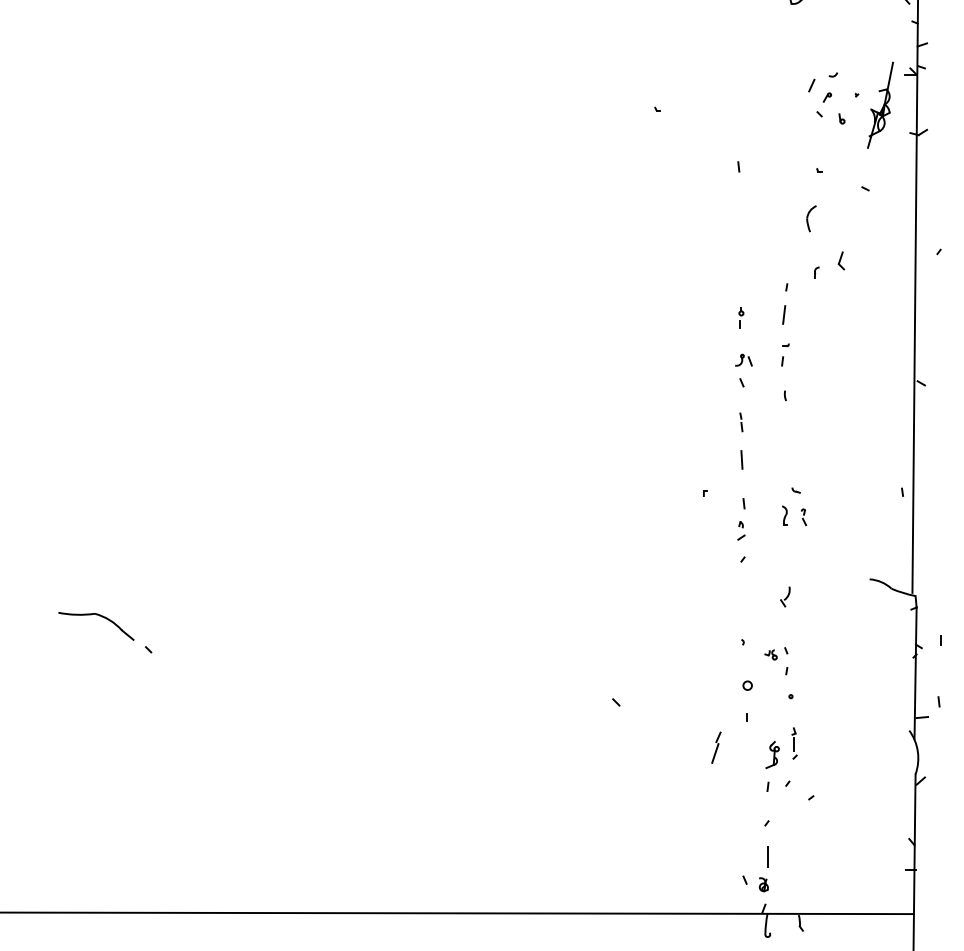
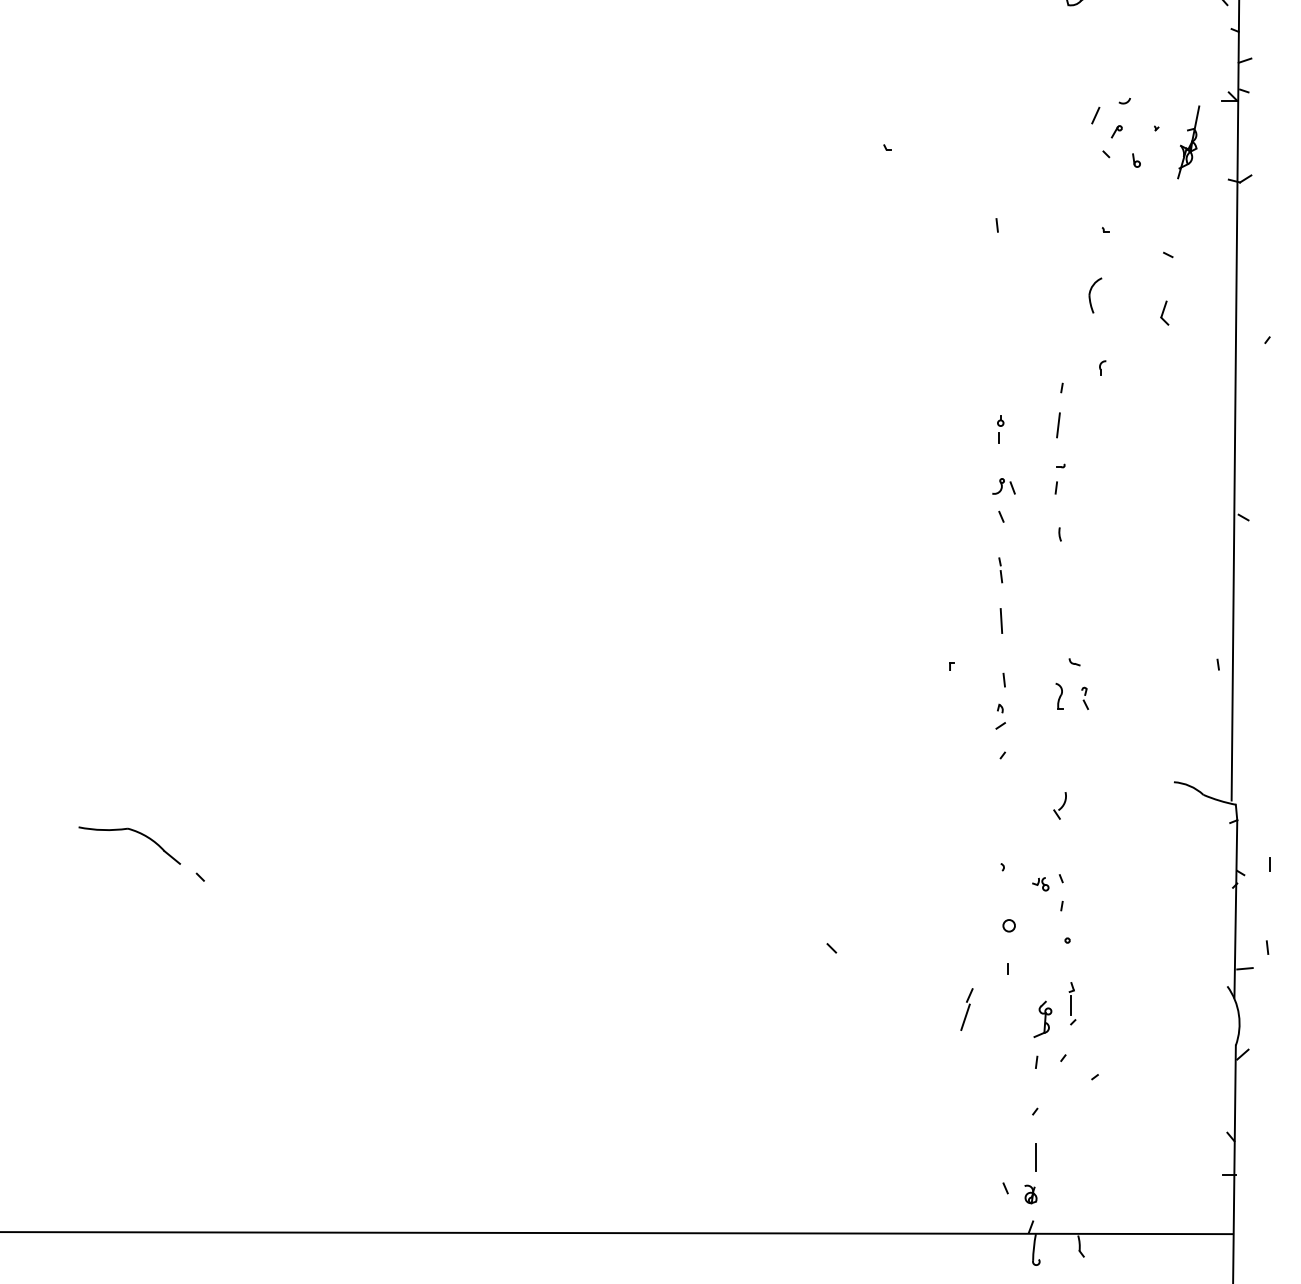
part: (880, 105) -> (1188, 142), size x0.62
part: (841, 260) -> (1164, 312), moved

